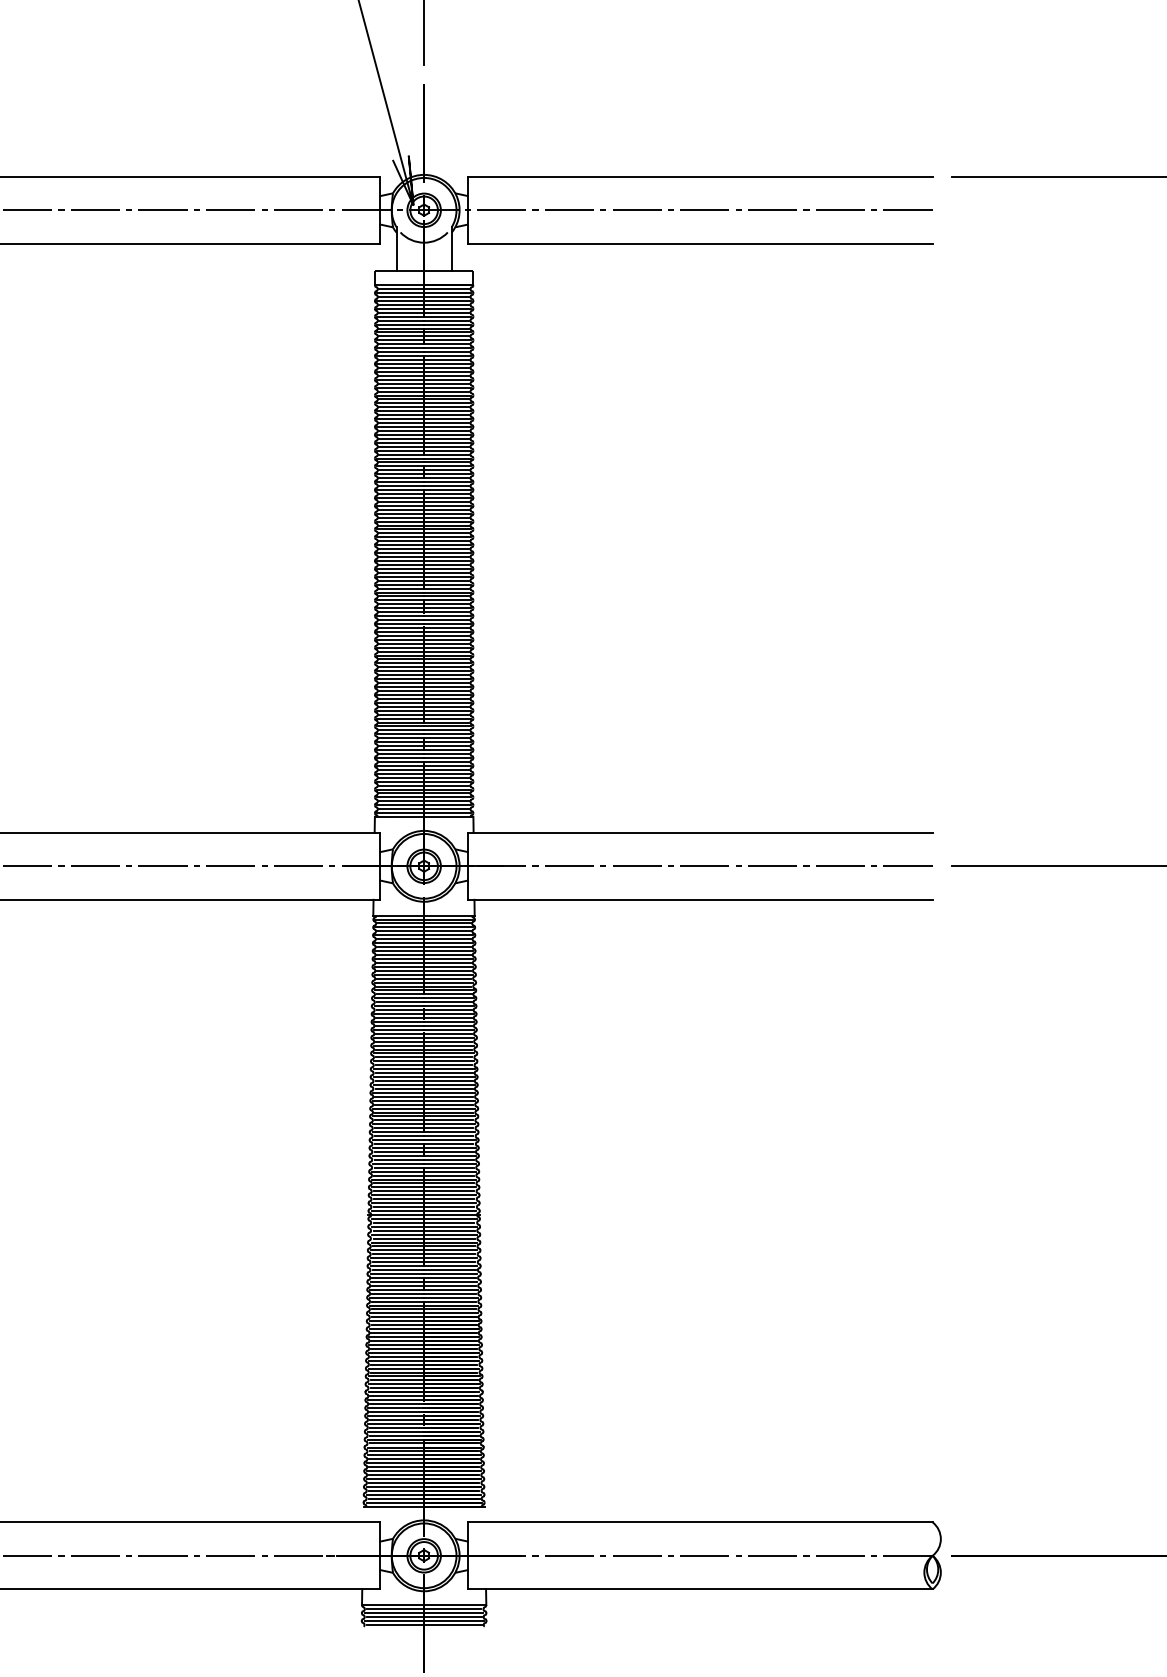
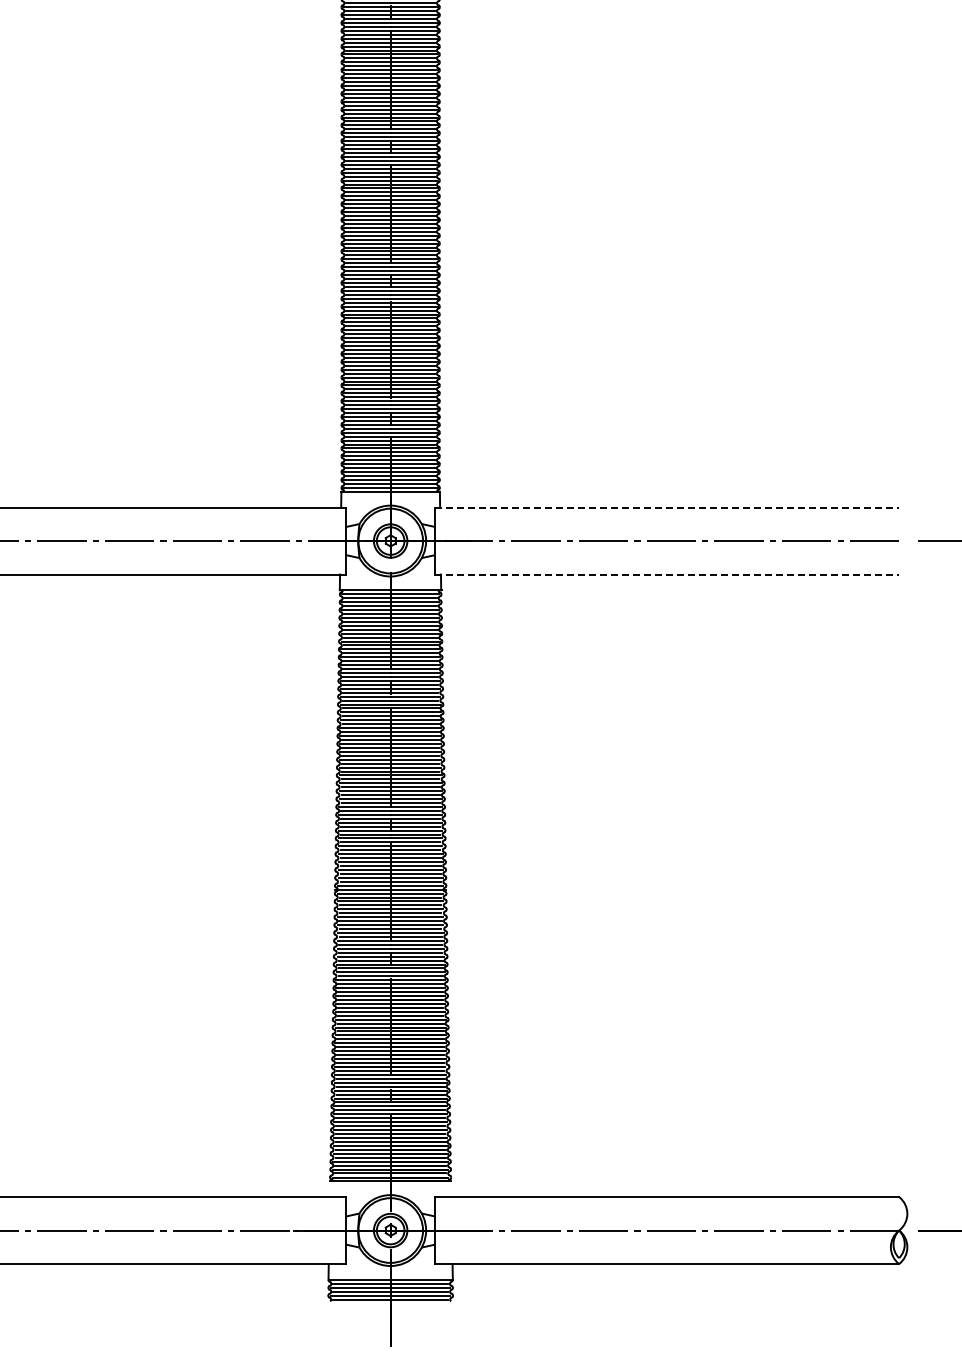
line: (701, 832) -> (668, 507), solid -> dashed
line: (701, 899) -> (668, 574), solid -> dashed

